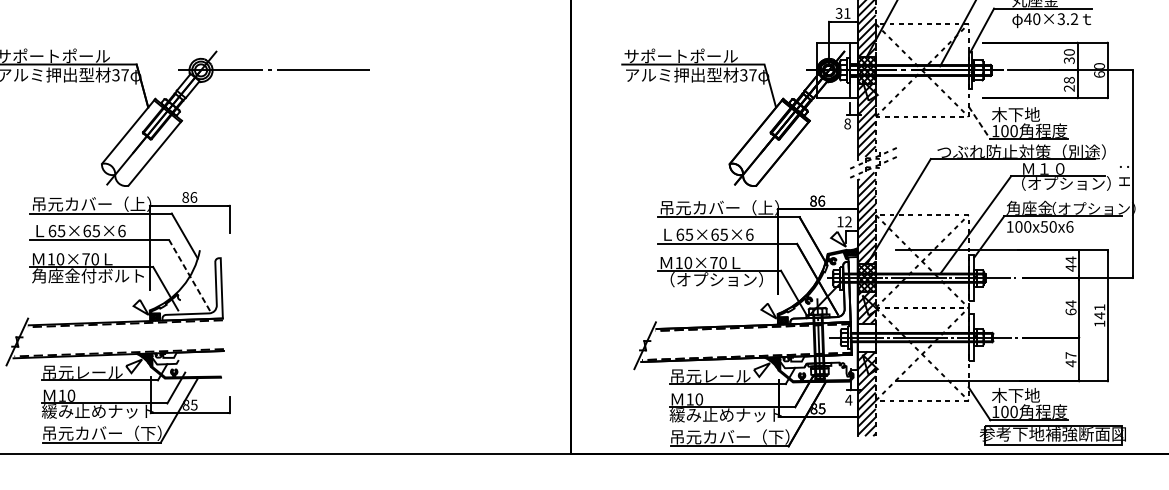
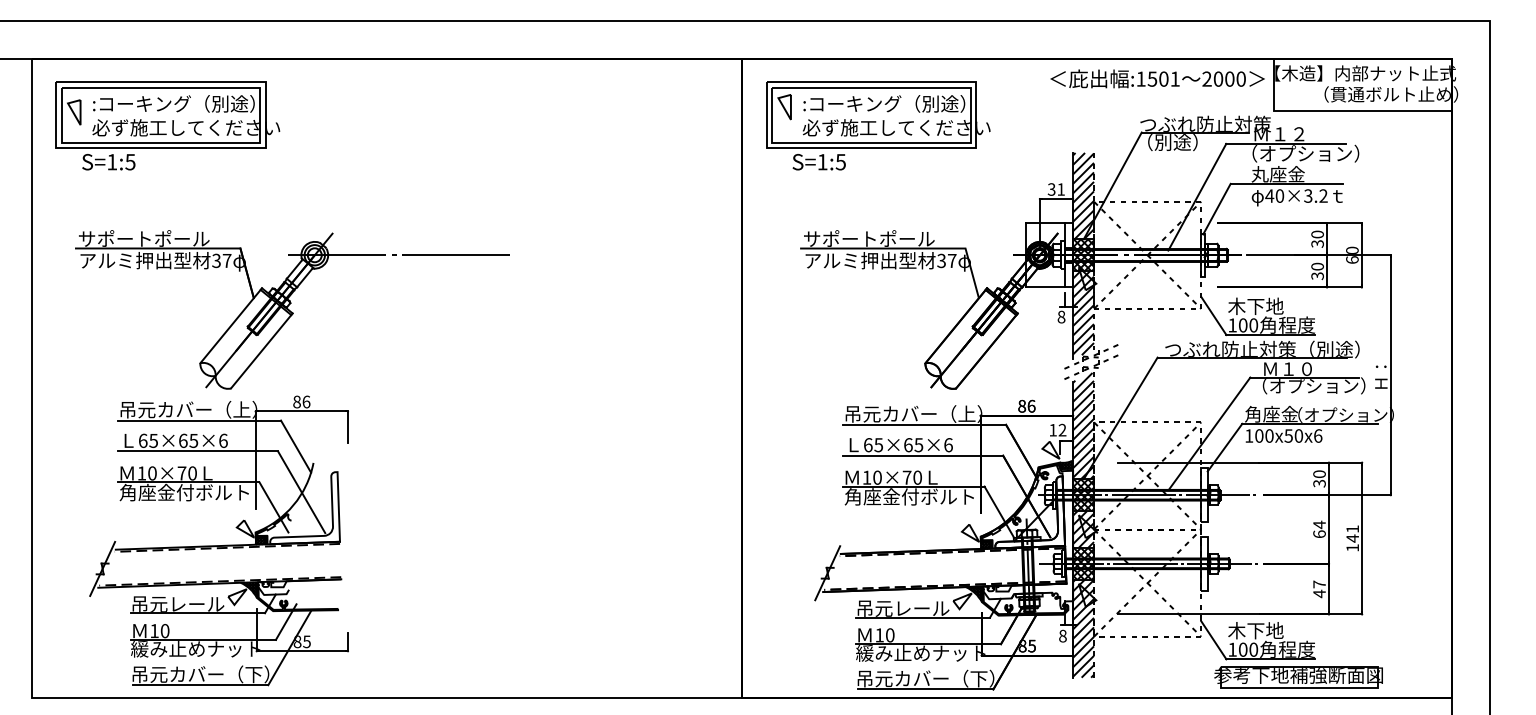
text: (1069, 84) -> (1317, 271), 28 -> 30
line: (979, 122) -> (1213, 315), dashed -> solid
text: (1071, 263) -> (1319, 478), 44 -> 30
line: (189, 274) -> (301, 491), dashed -> solid
text: (715, 279) -> (908, 496), （オプション） -> 角座金付ボルト
hatch: (866, 337) -> (1083, 563), added
text: (848, 399) -> (1062, 635), 4 -> 8

